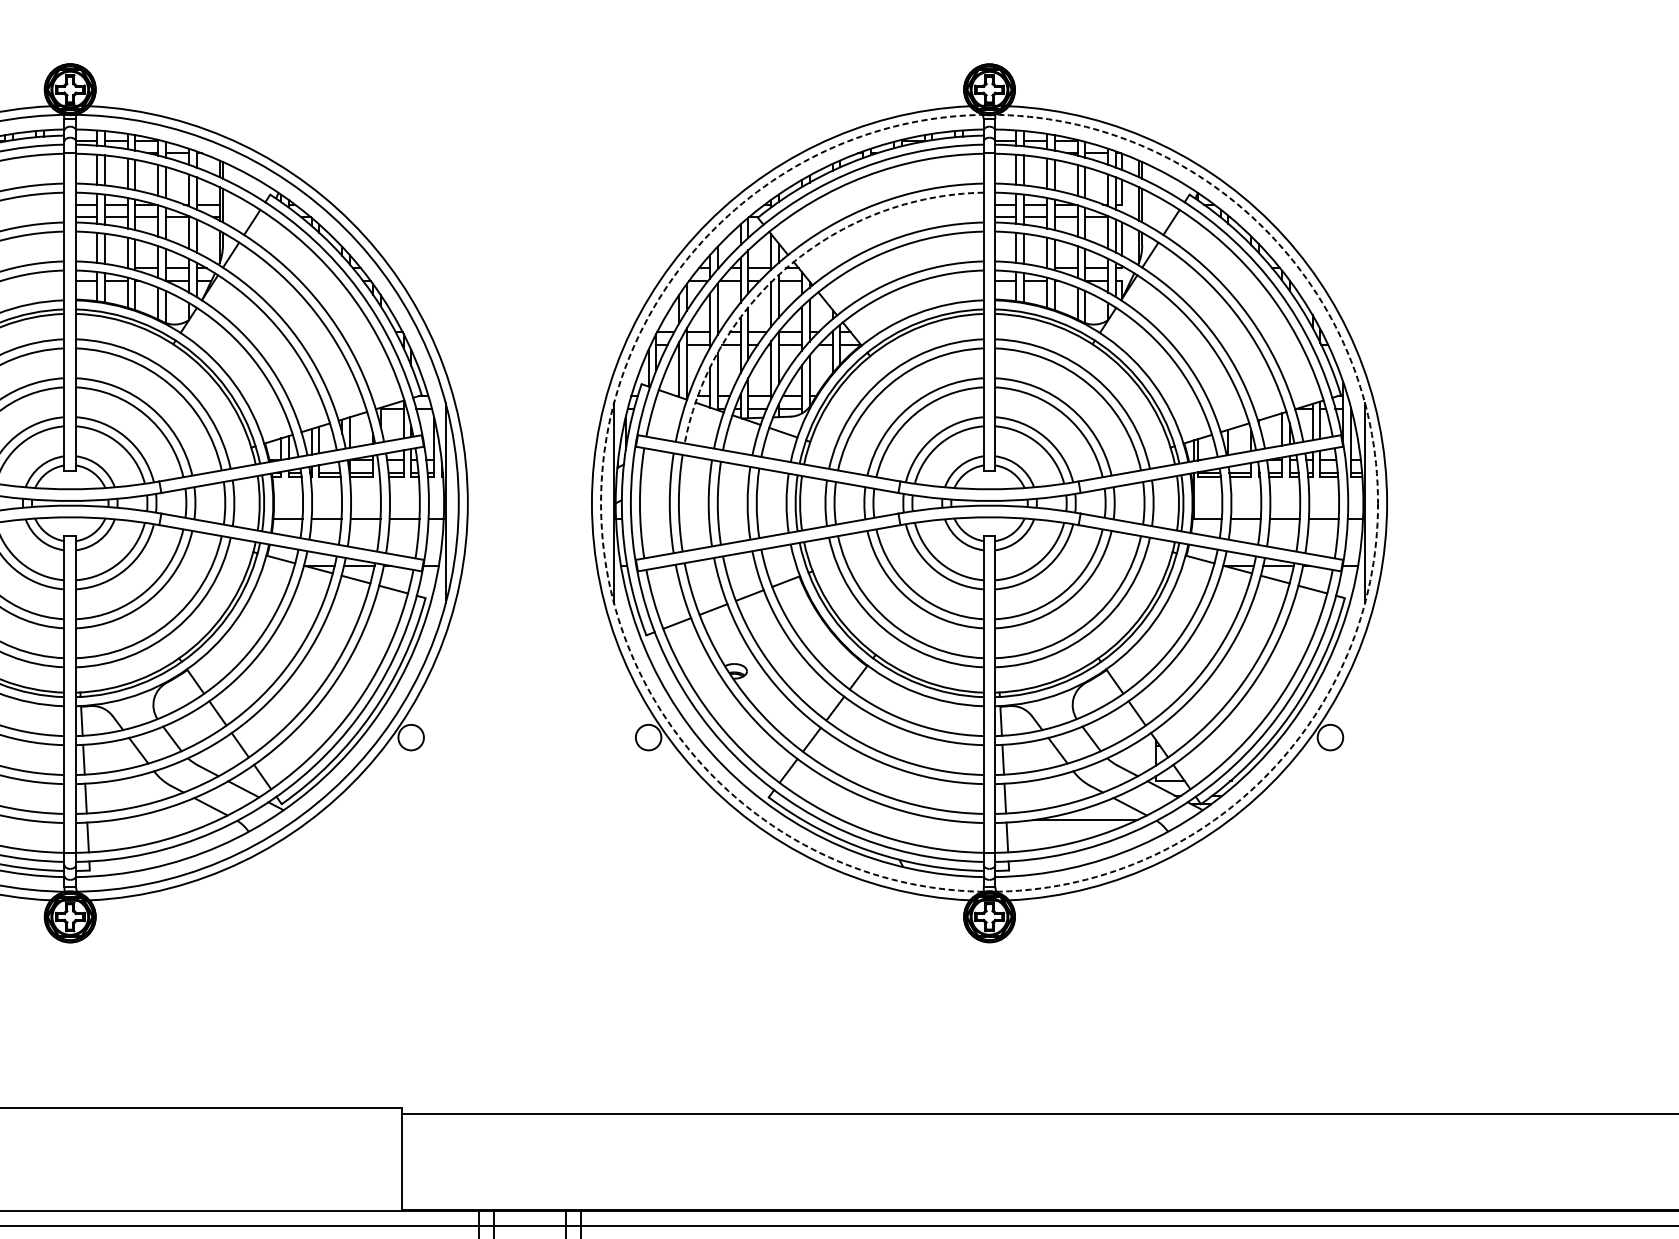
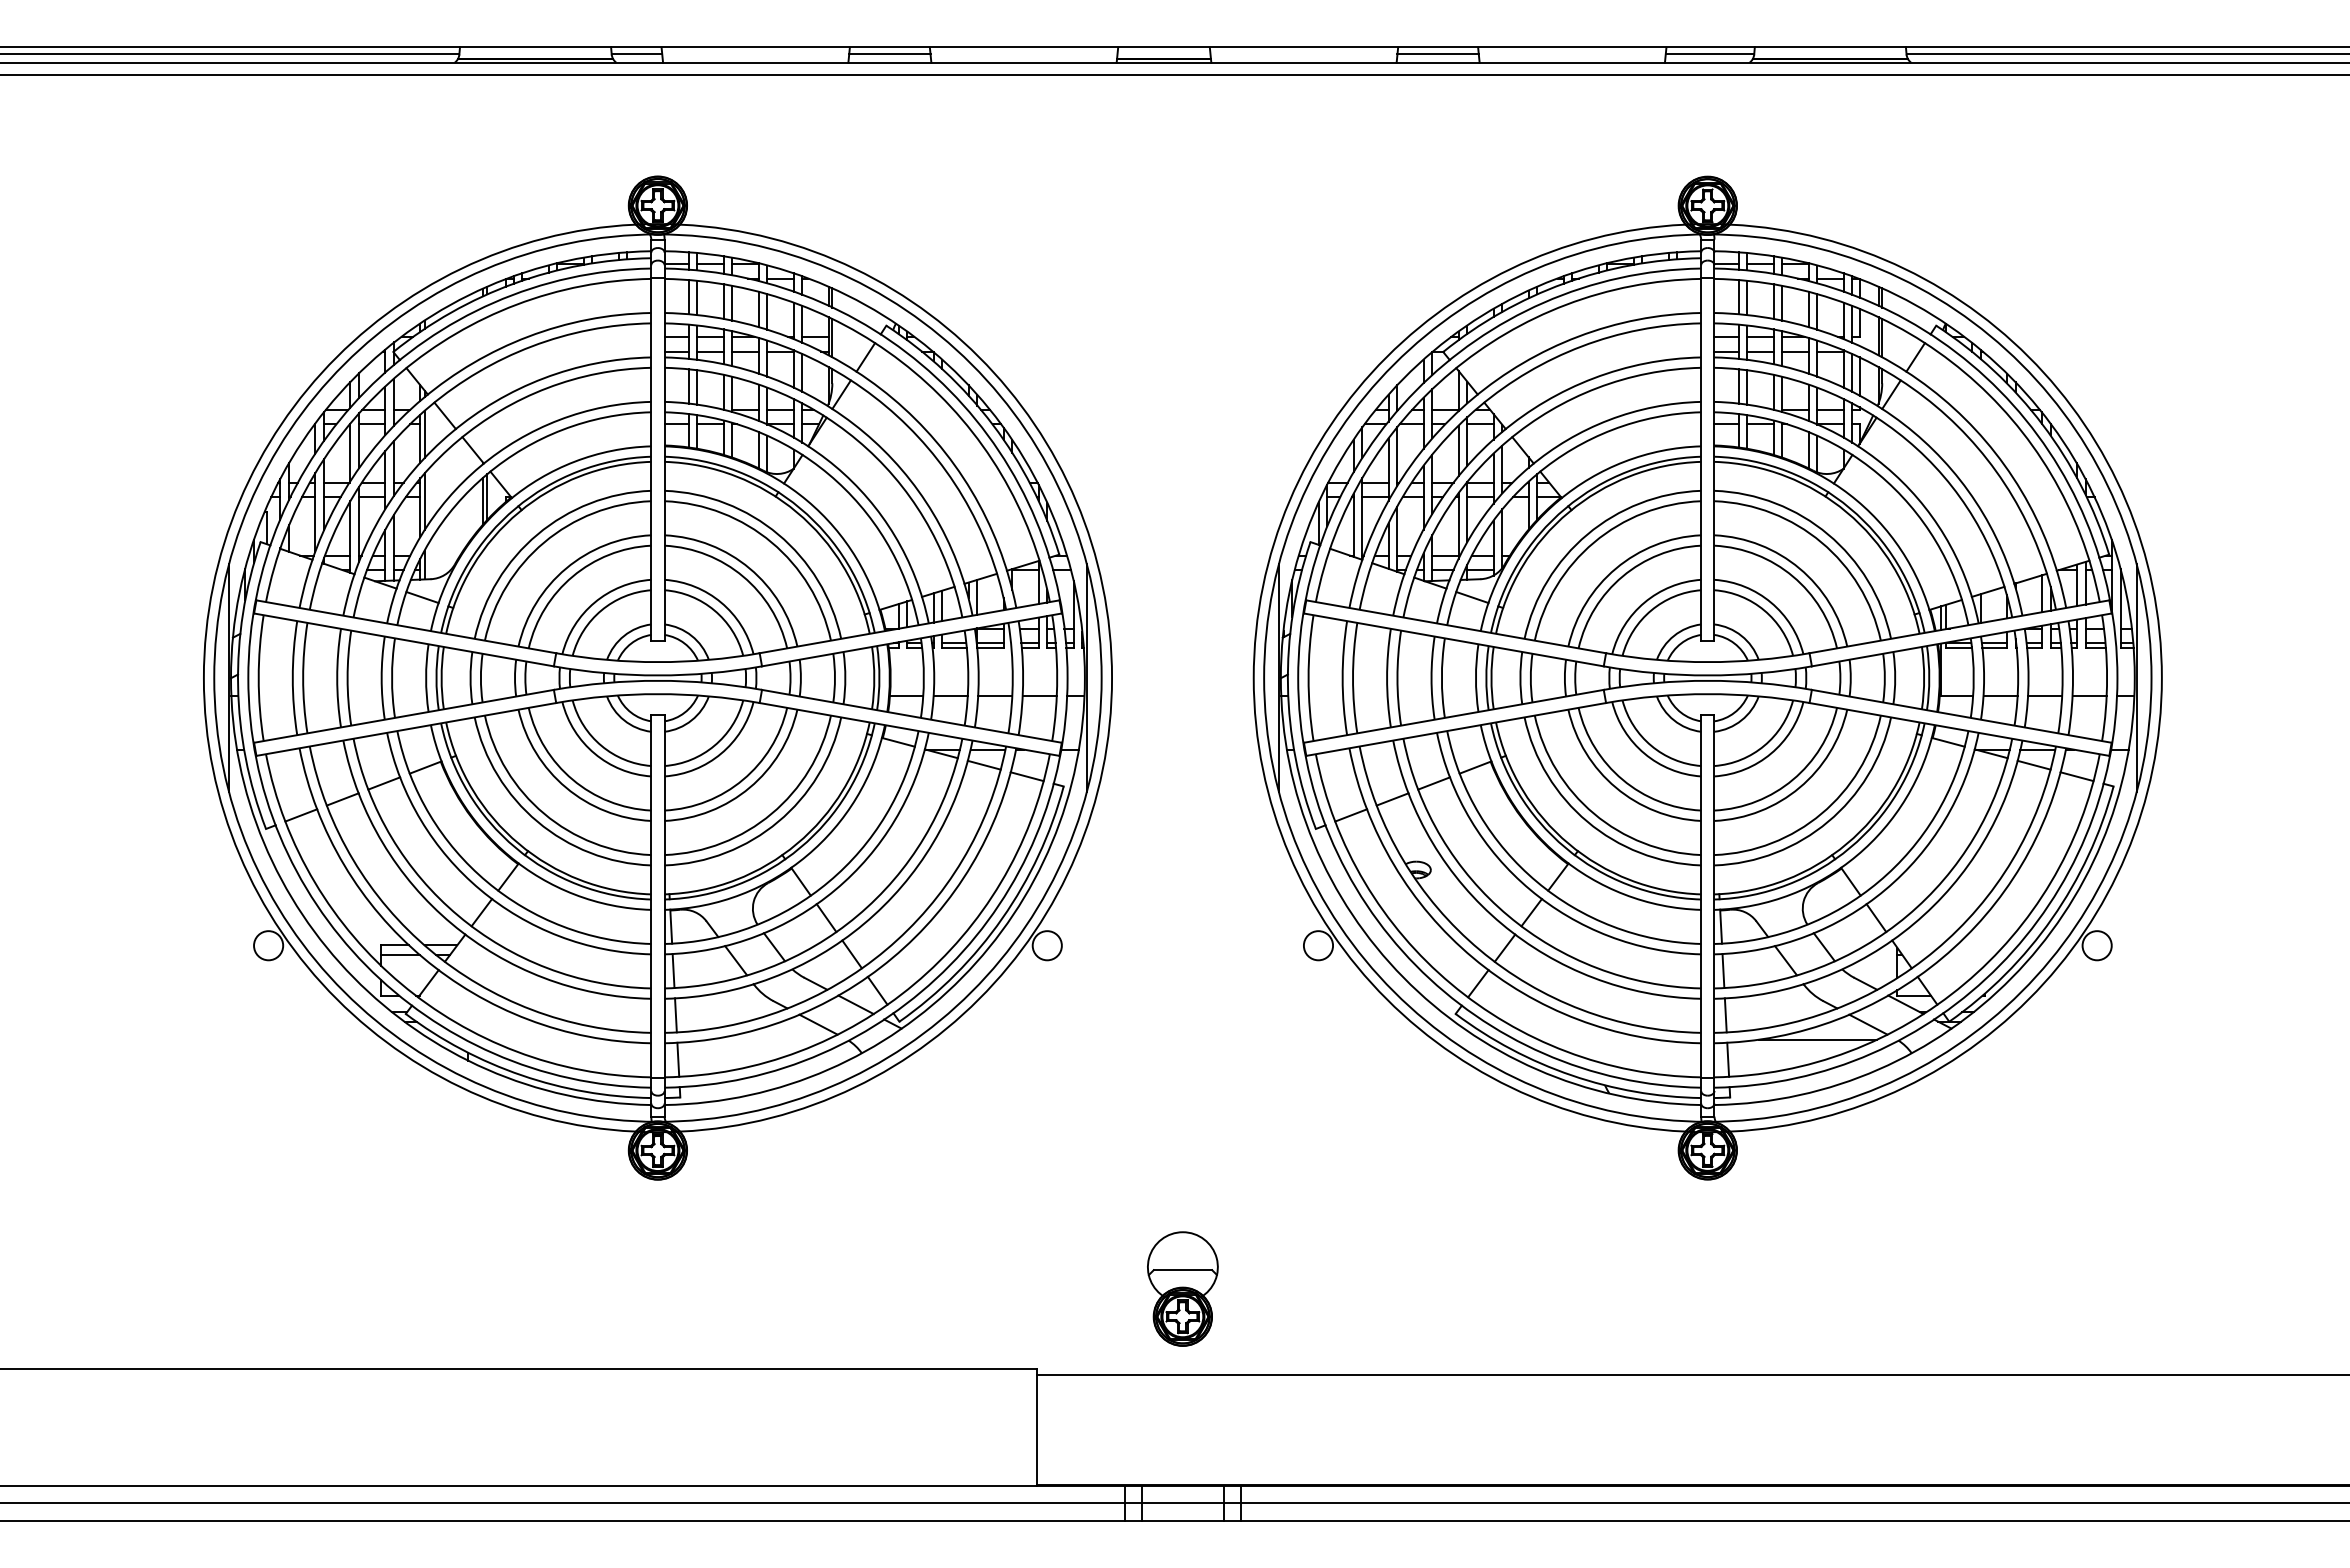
arc: (789, 265) -> (1479, 406), dashed -> solid
circle: (989, 502) -> (1707, 677), dashed -> solid
part: (529, 1037) -> (1182, 1288), added

